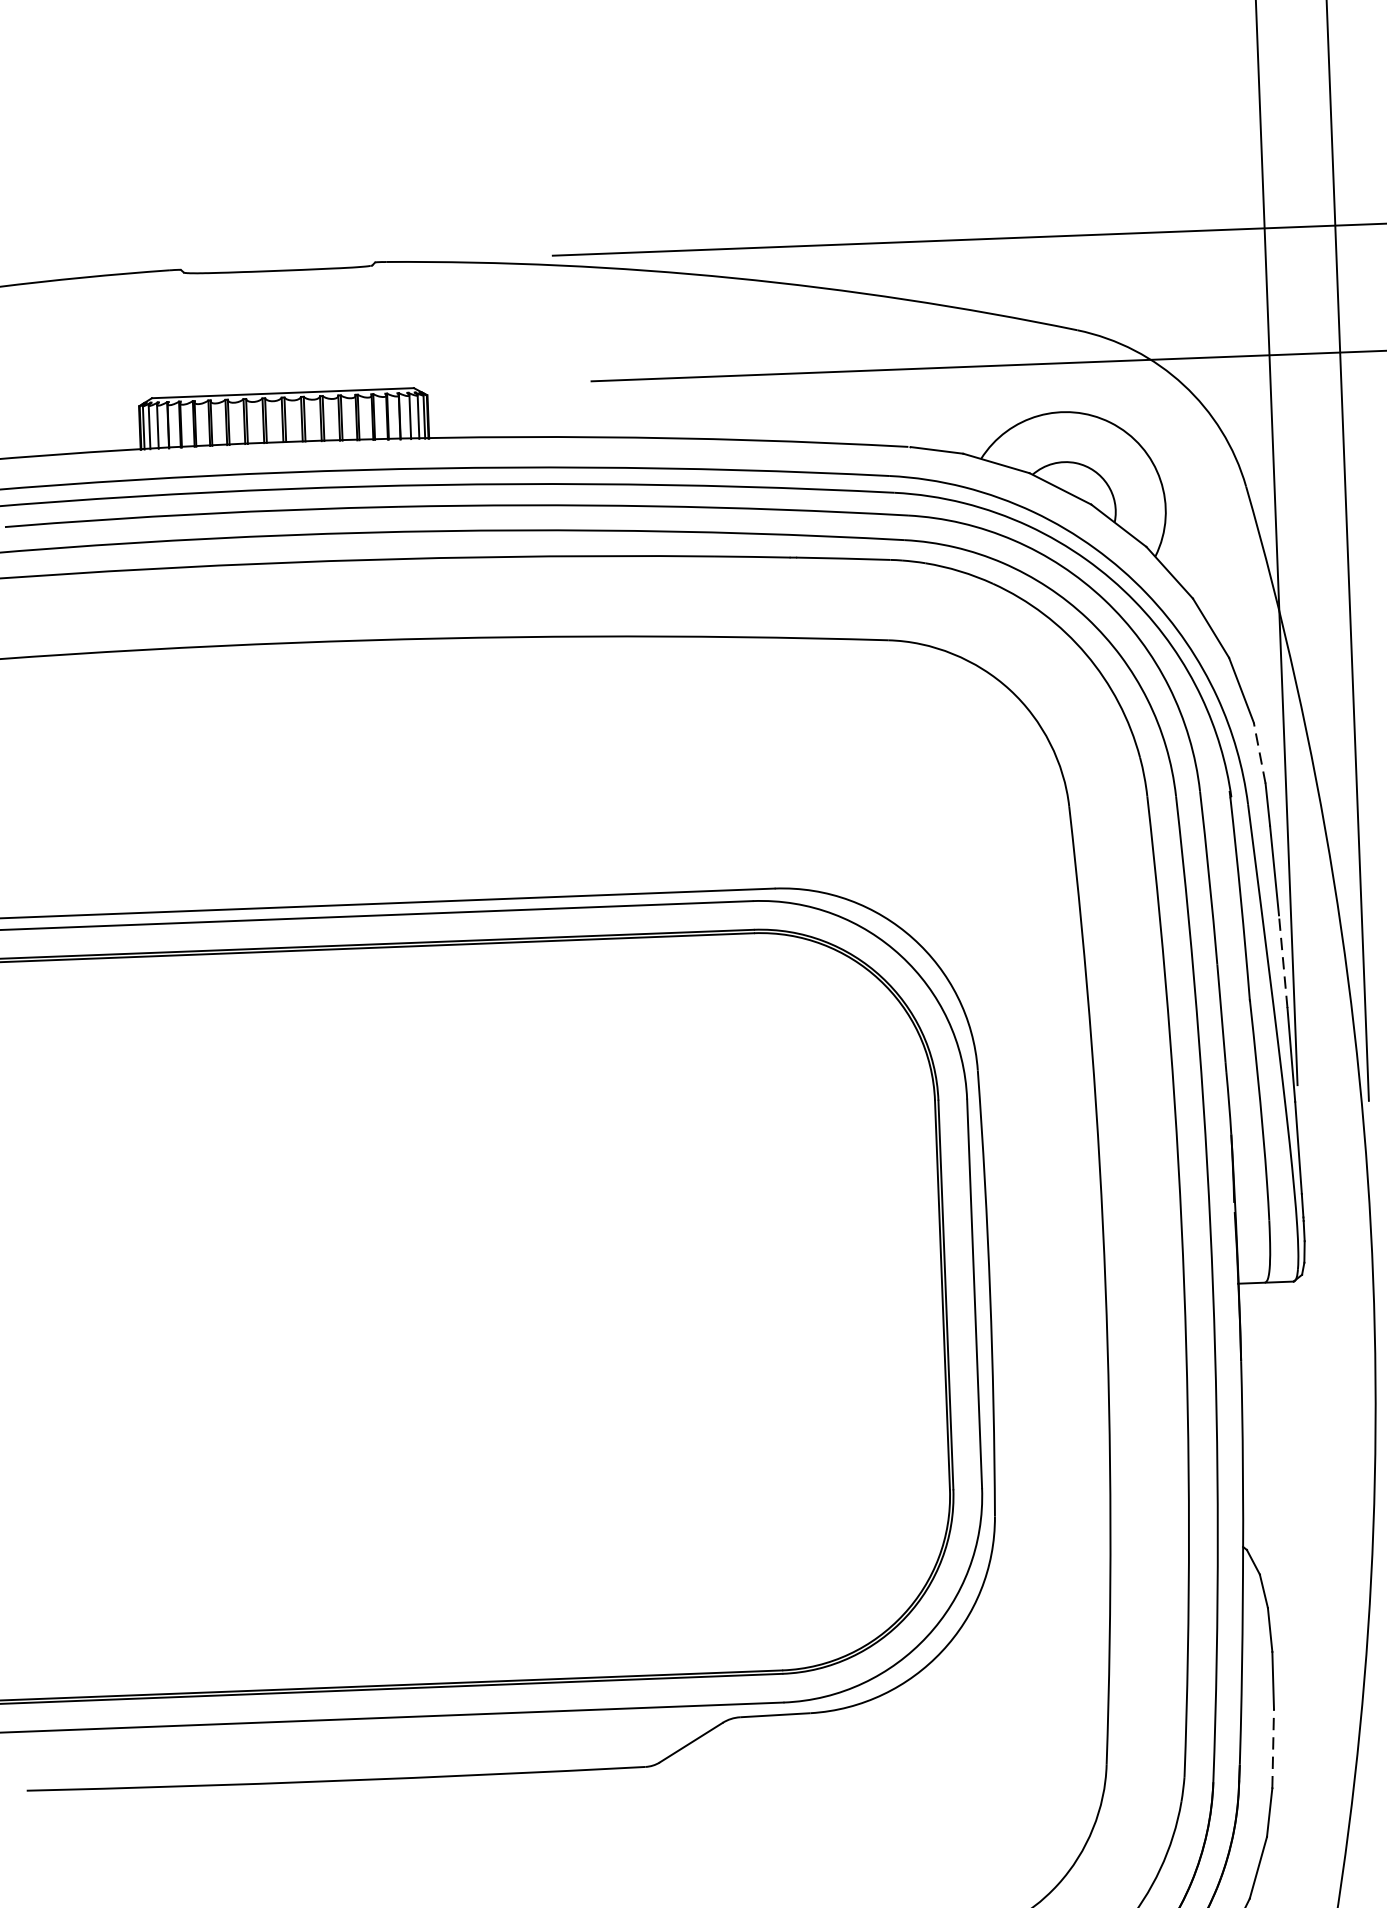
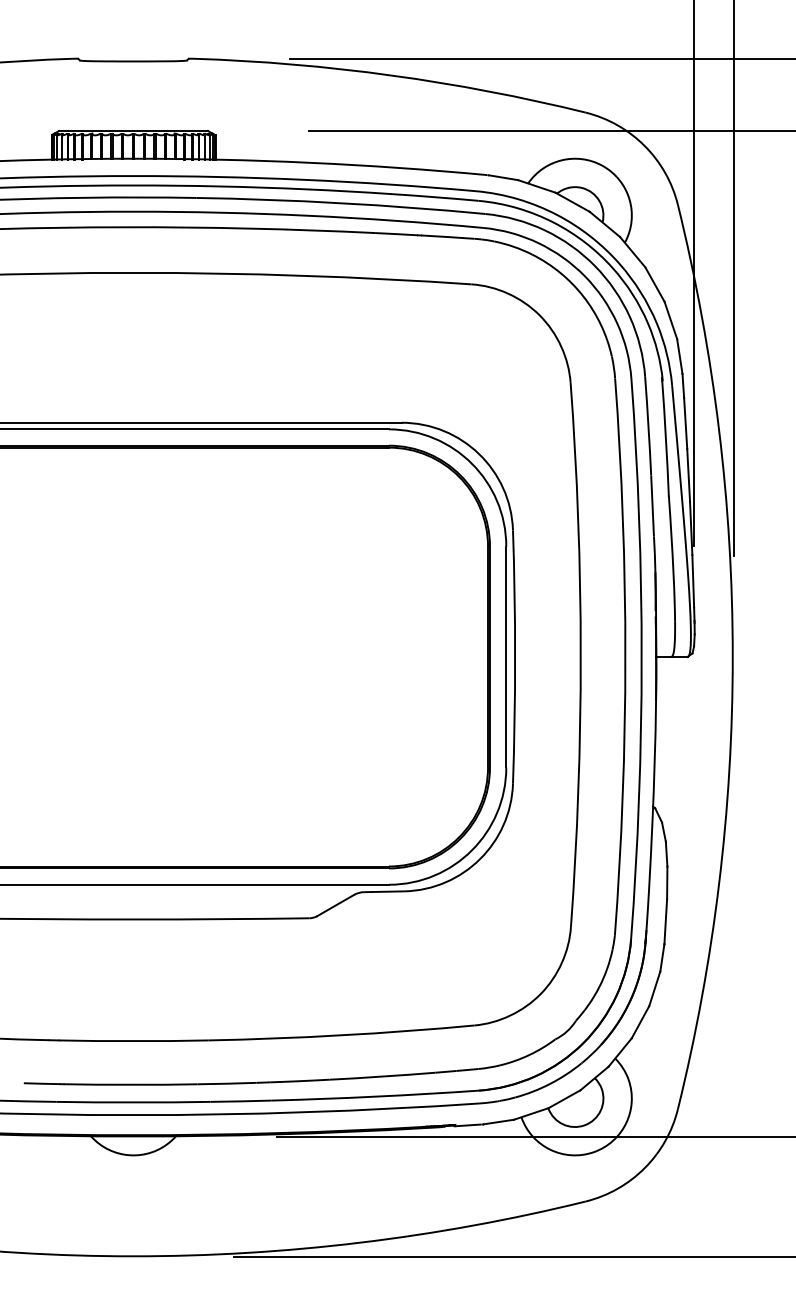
line: (1259, 753) -> (679, 356), dashed -> solid
line: (1282, 960) -> (688, 474), dashed -> solid
line: (1272, 1748) -> (665, 921), dashed -> solid

